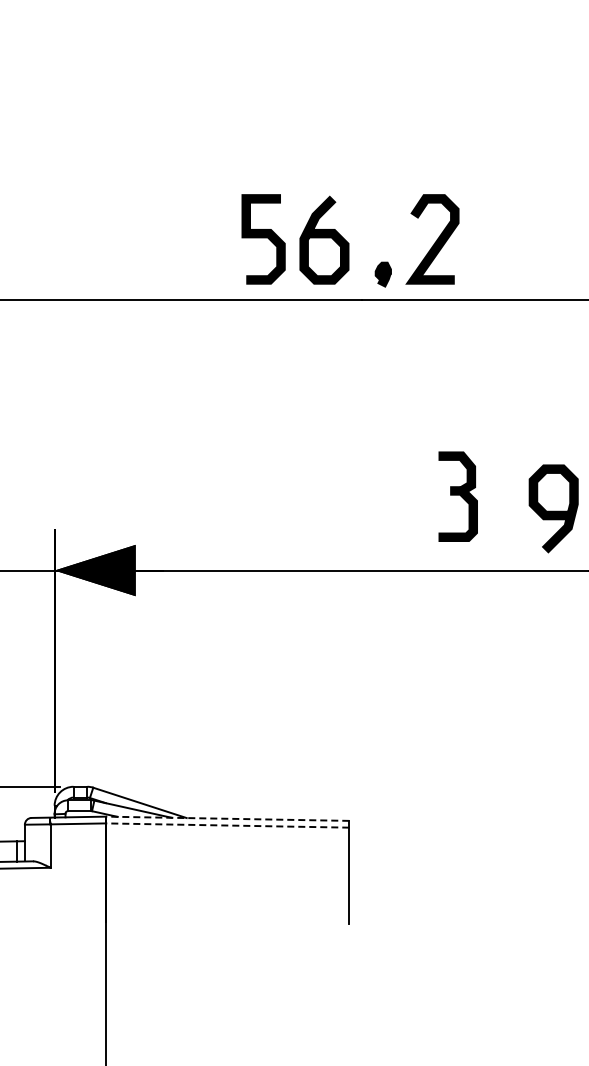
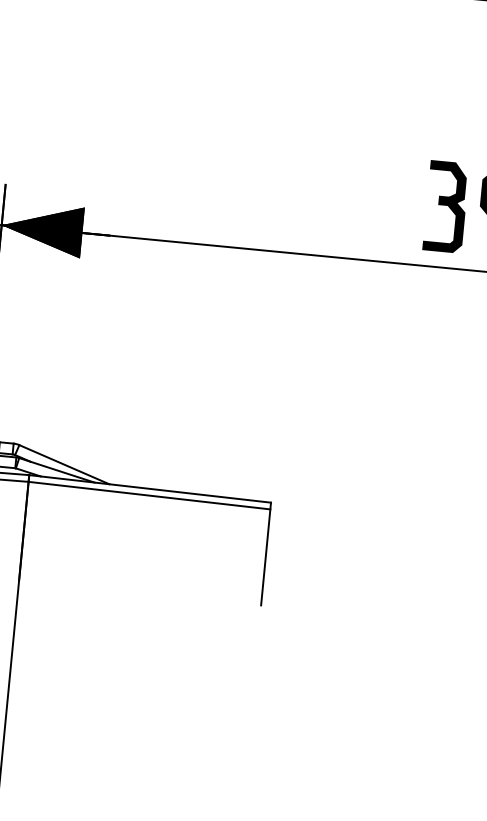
part: (457, 496) -> (445, 206), moved
line: (227, 818) -> (150, 488), dashed -> solid
line: (227, 825) -> (149, 495), dashed -> solid

